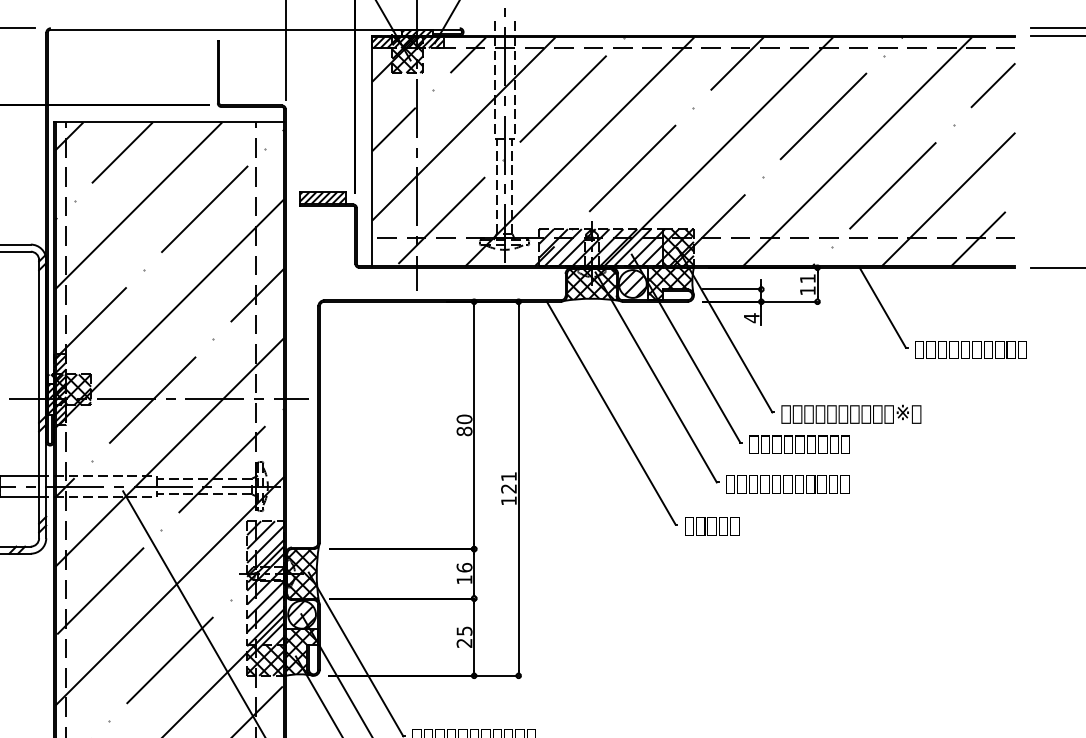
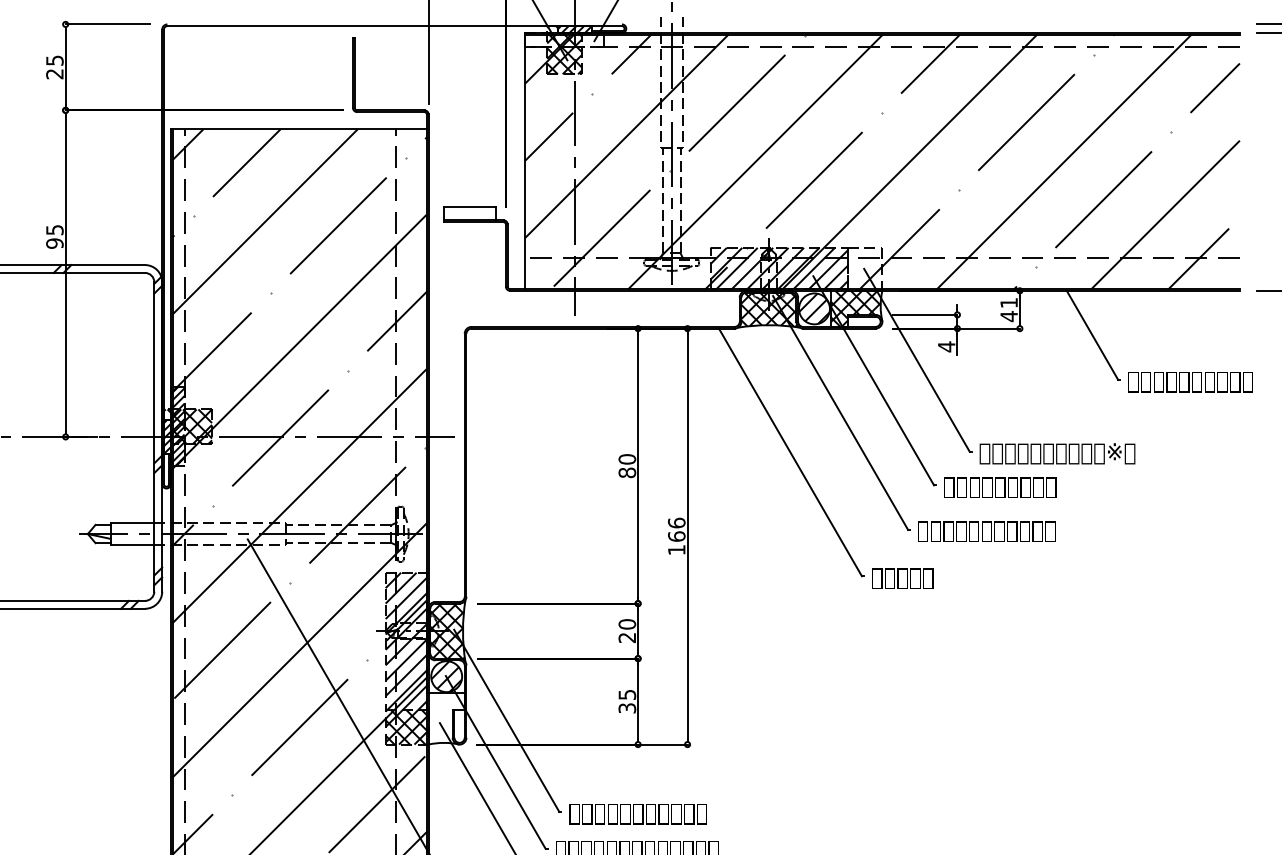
hatch: (407, 41) -> (563, 39), removed
hatch: (322, 198) -> (469, 213), removed
hatch: (678, 247) -> (865, 268), removed
text: (807, 290) -> (1008, 316), 11 -> 41
text: (508, 482) -> (676, 529), 121 -> 166
text: (463, 573) -> (626, 630), 16 -> 20
text: (464, 643) -> (627, 708), 25 -> 35
hatch: (301, 652) -> (446, 718), removed

